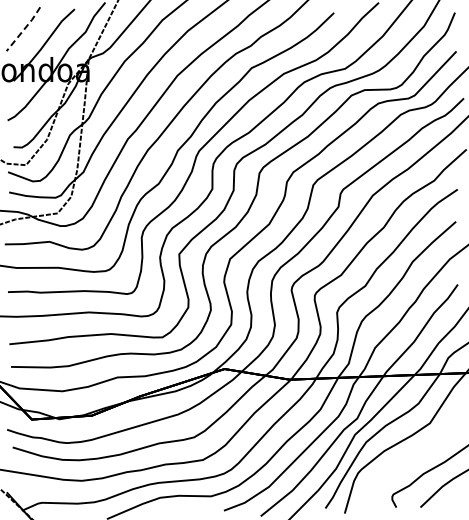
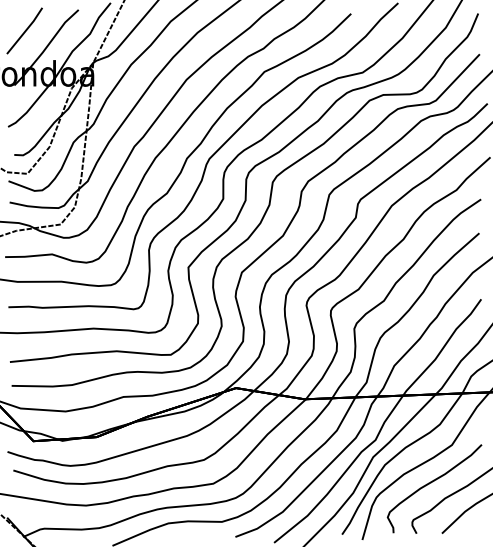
line: (24, 29) -> (25, 31), dashed -> solid
curve: (410, 459) -> (431, 483), added

